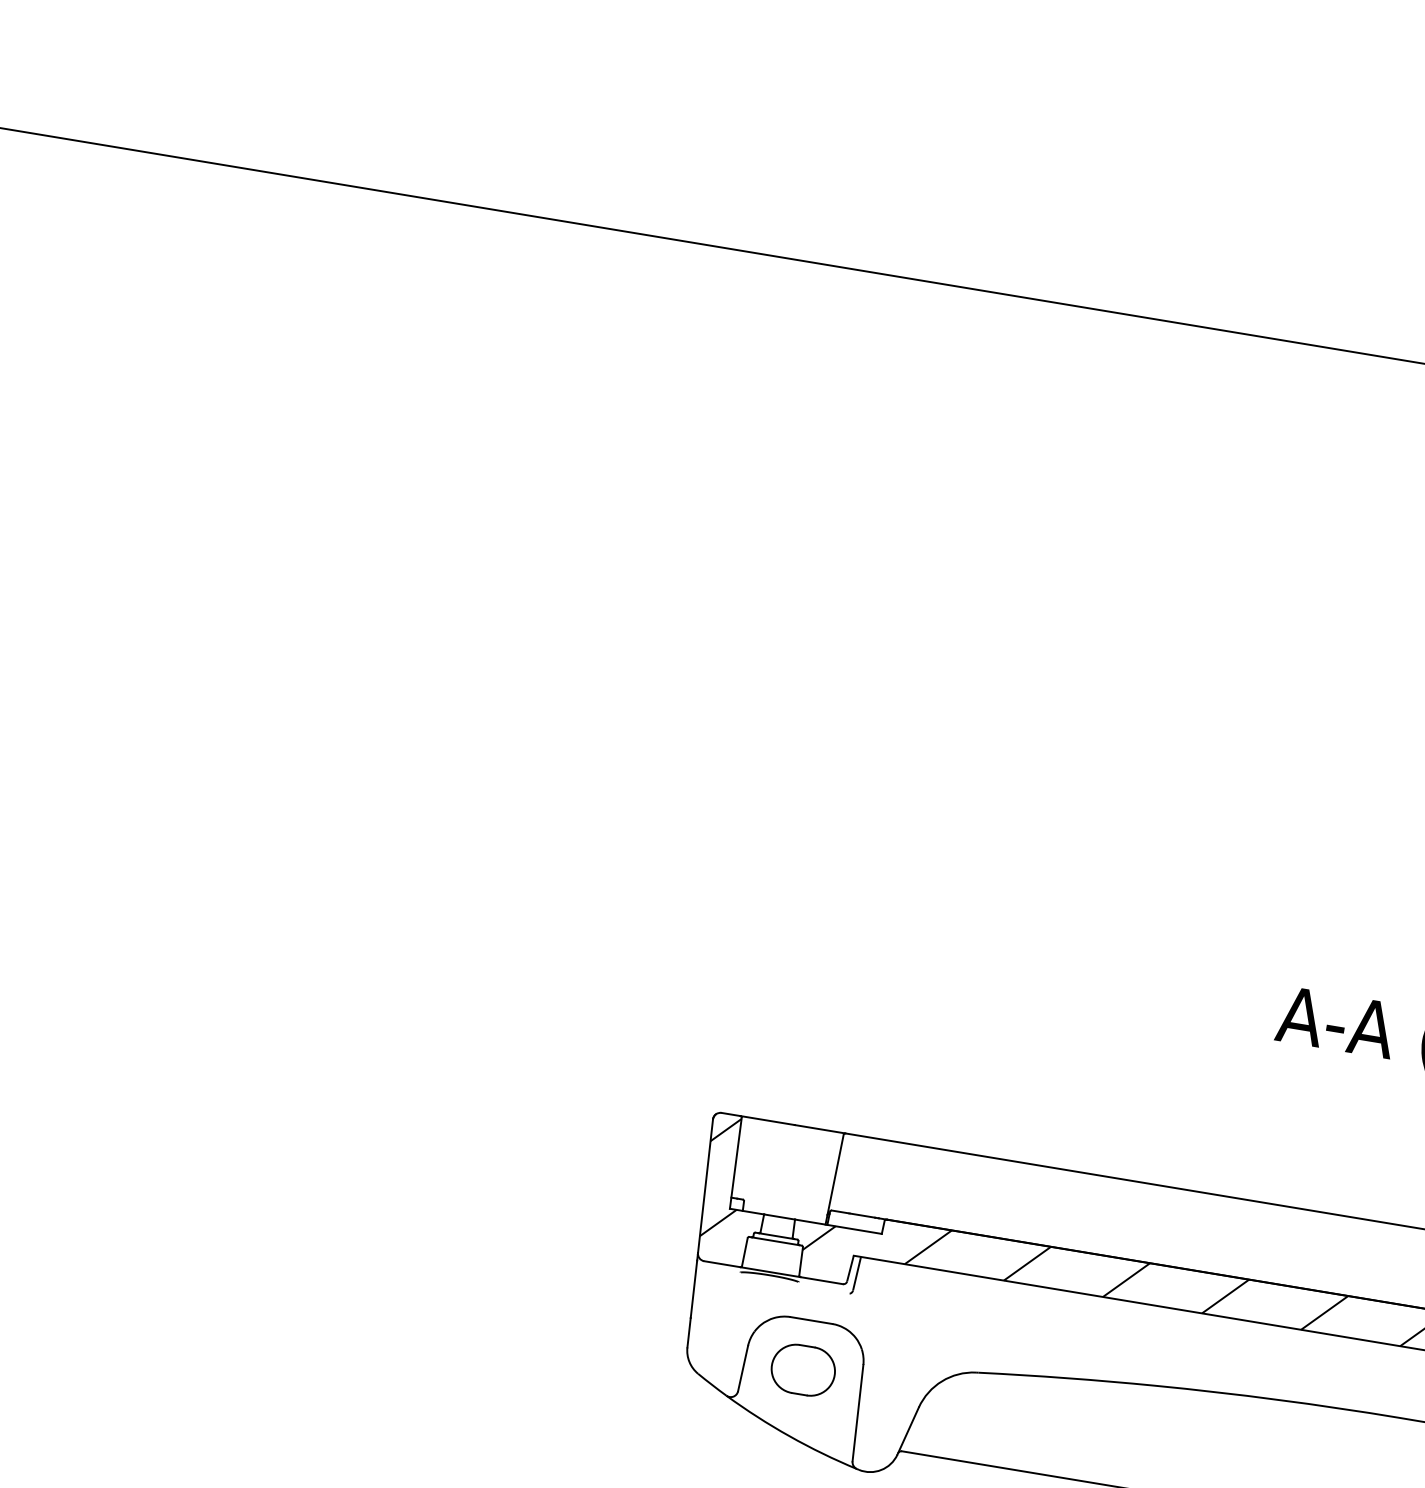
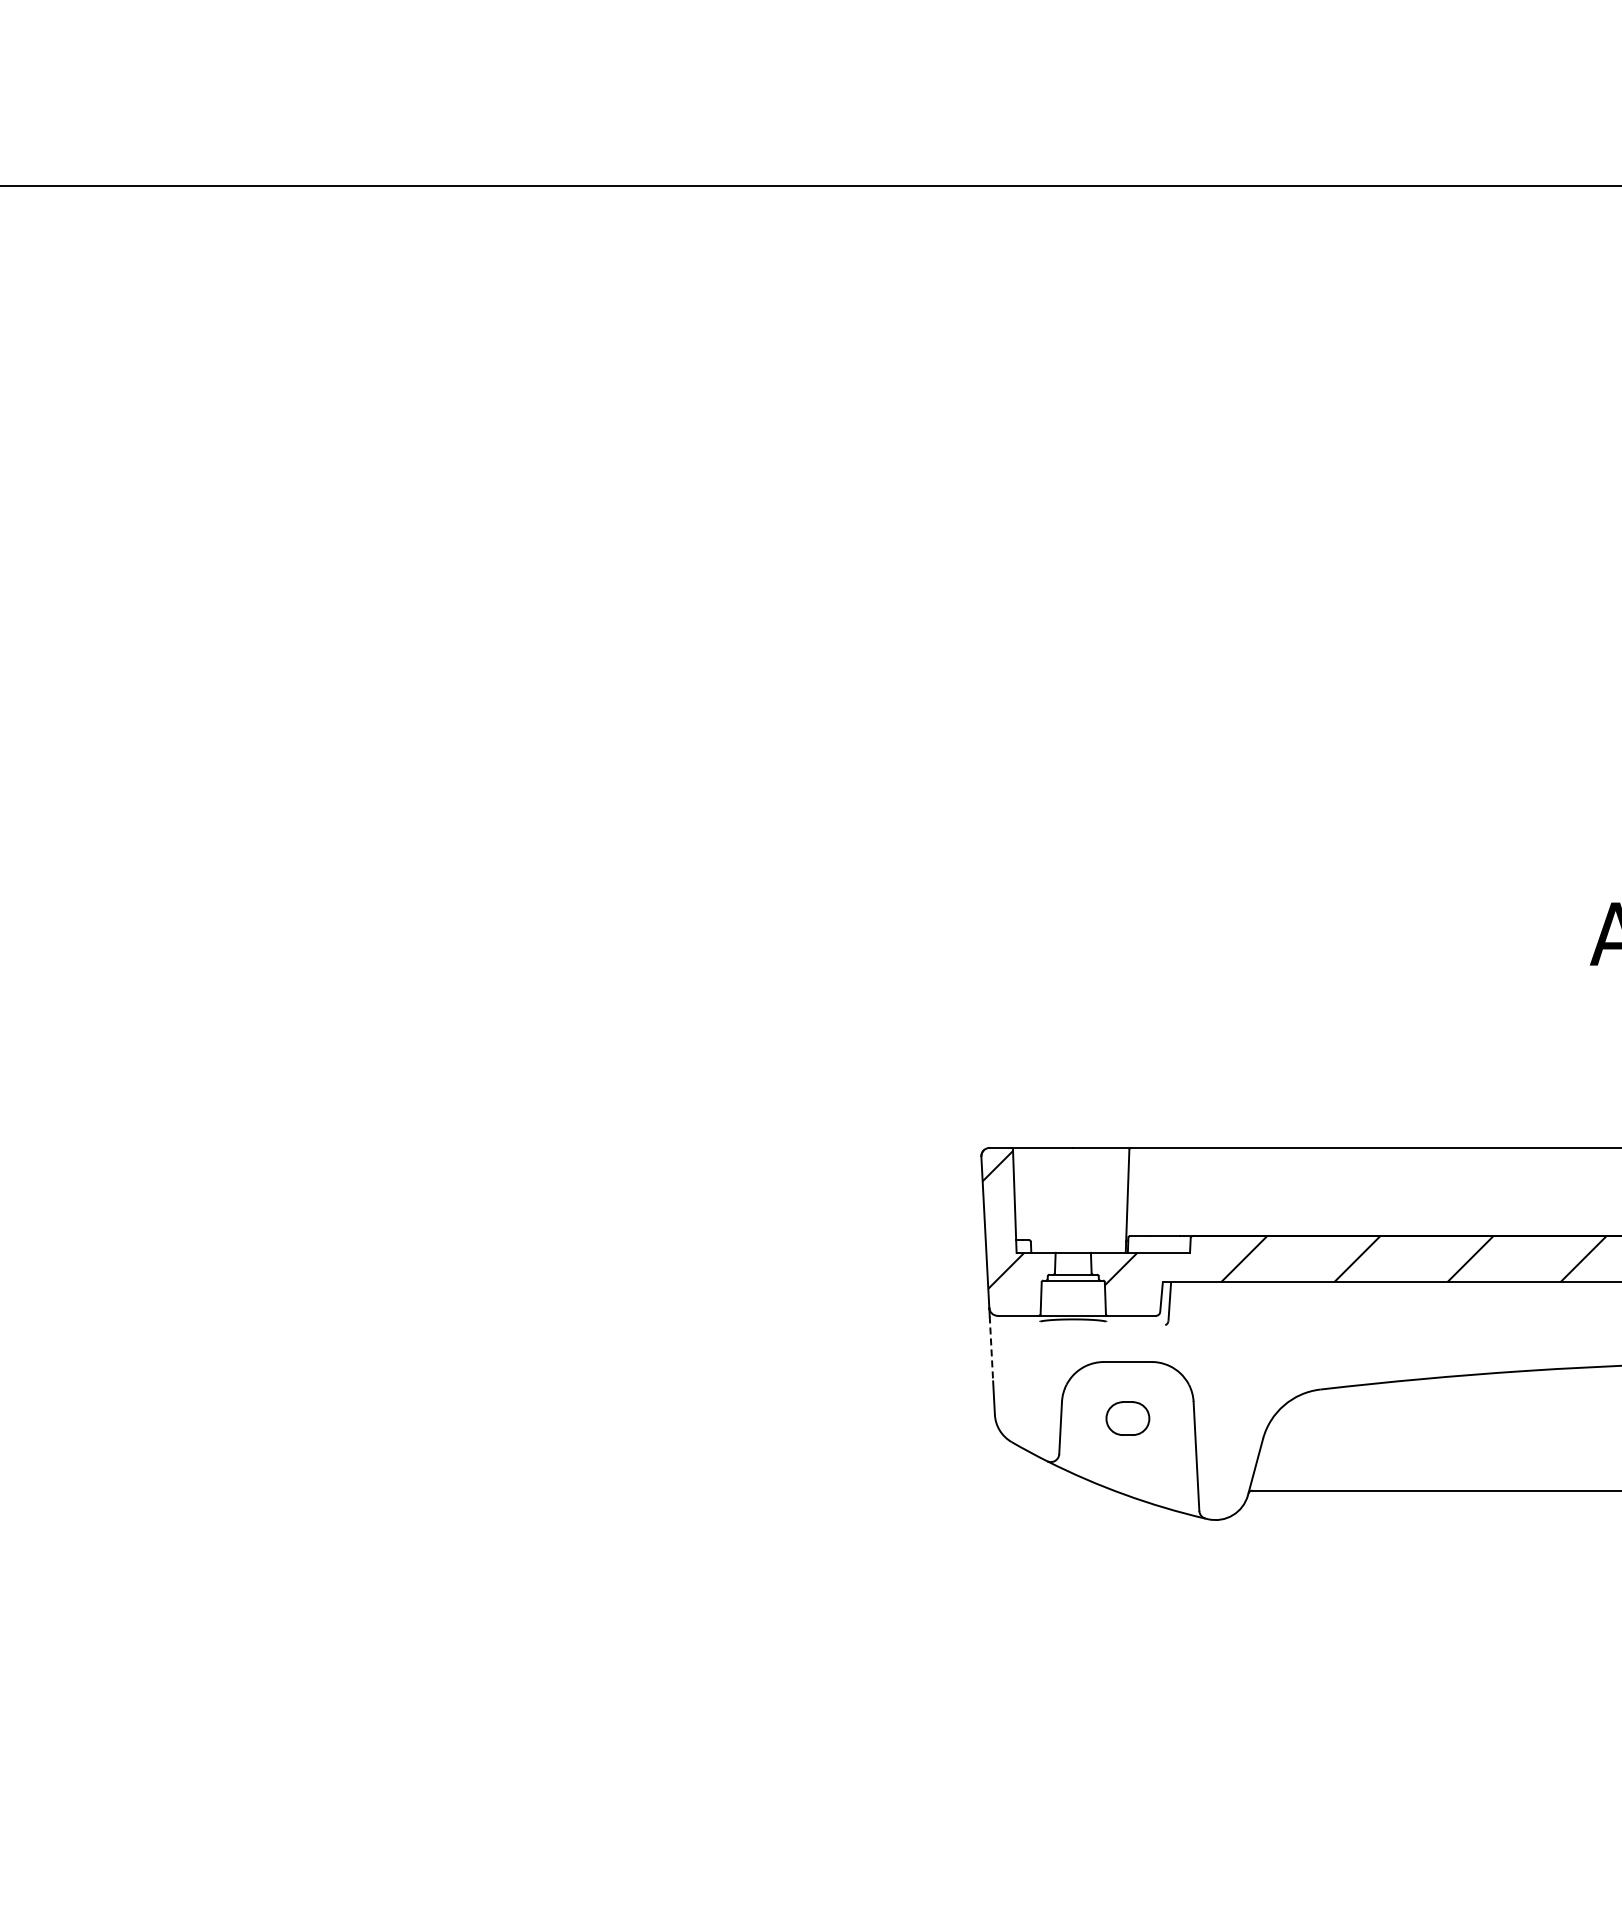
line: (693, 1289) -> (991, 1349), solid -> dashed
part: (803, 1369) -> (1127, 1418), size x0.6

